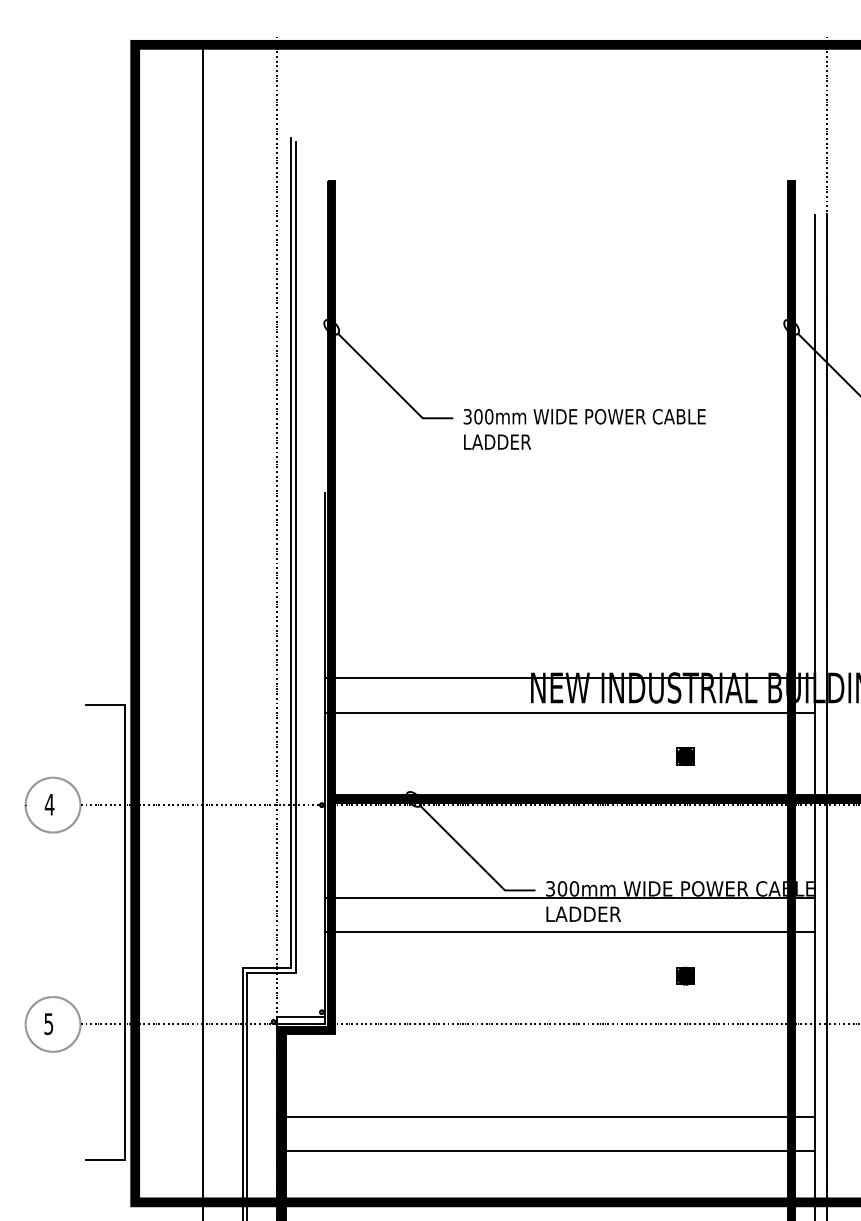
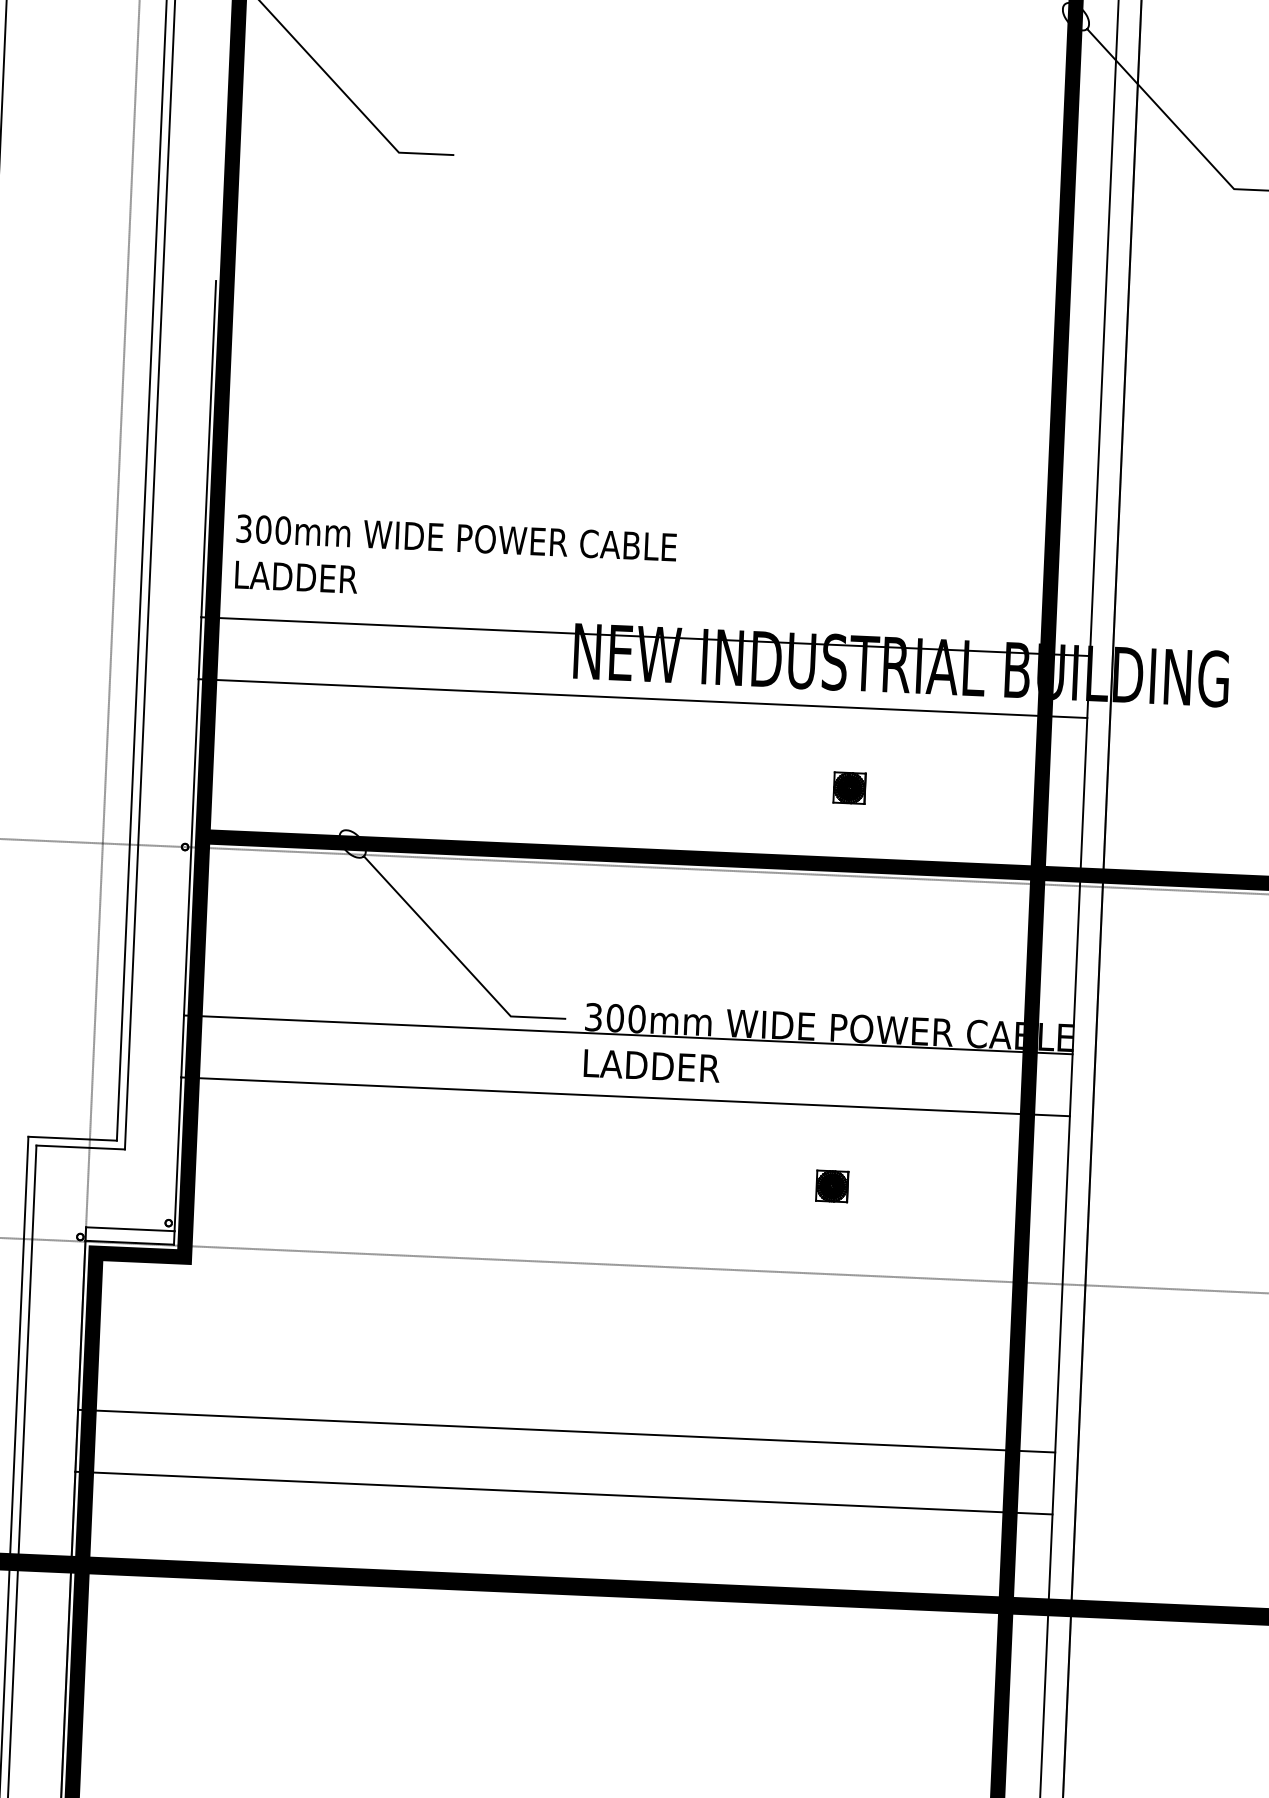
text: (584, 429) -> (455, 561), moved

